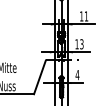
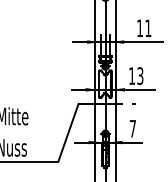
text: (77, 75) -> (132, 129), 4 -> 7

